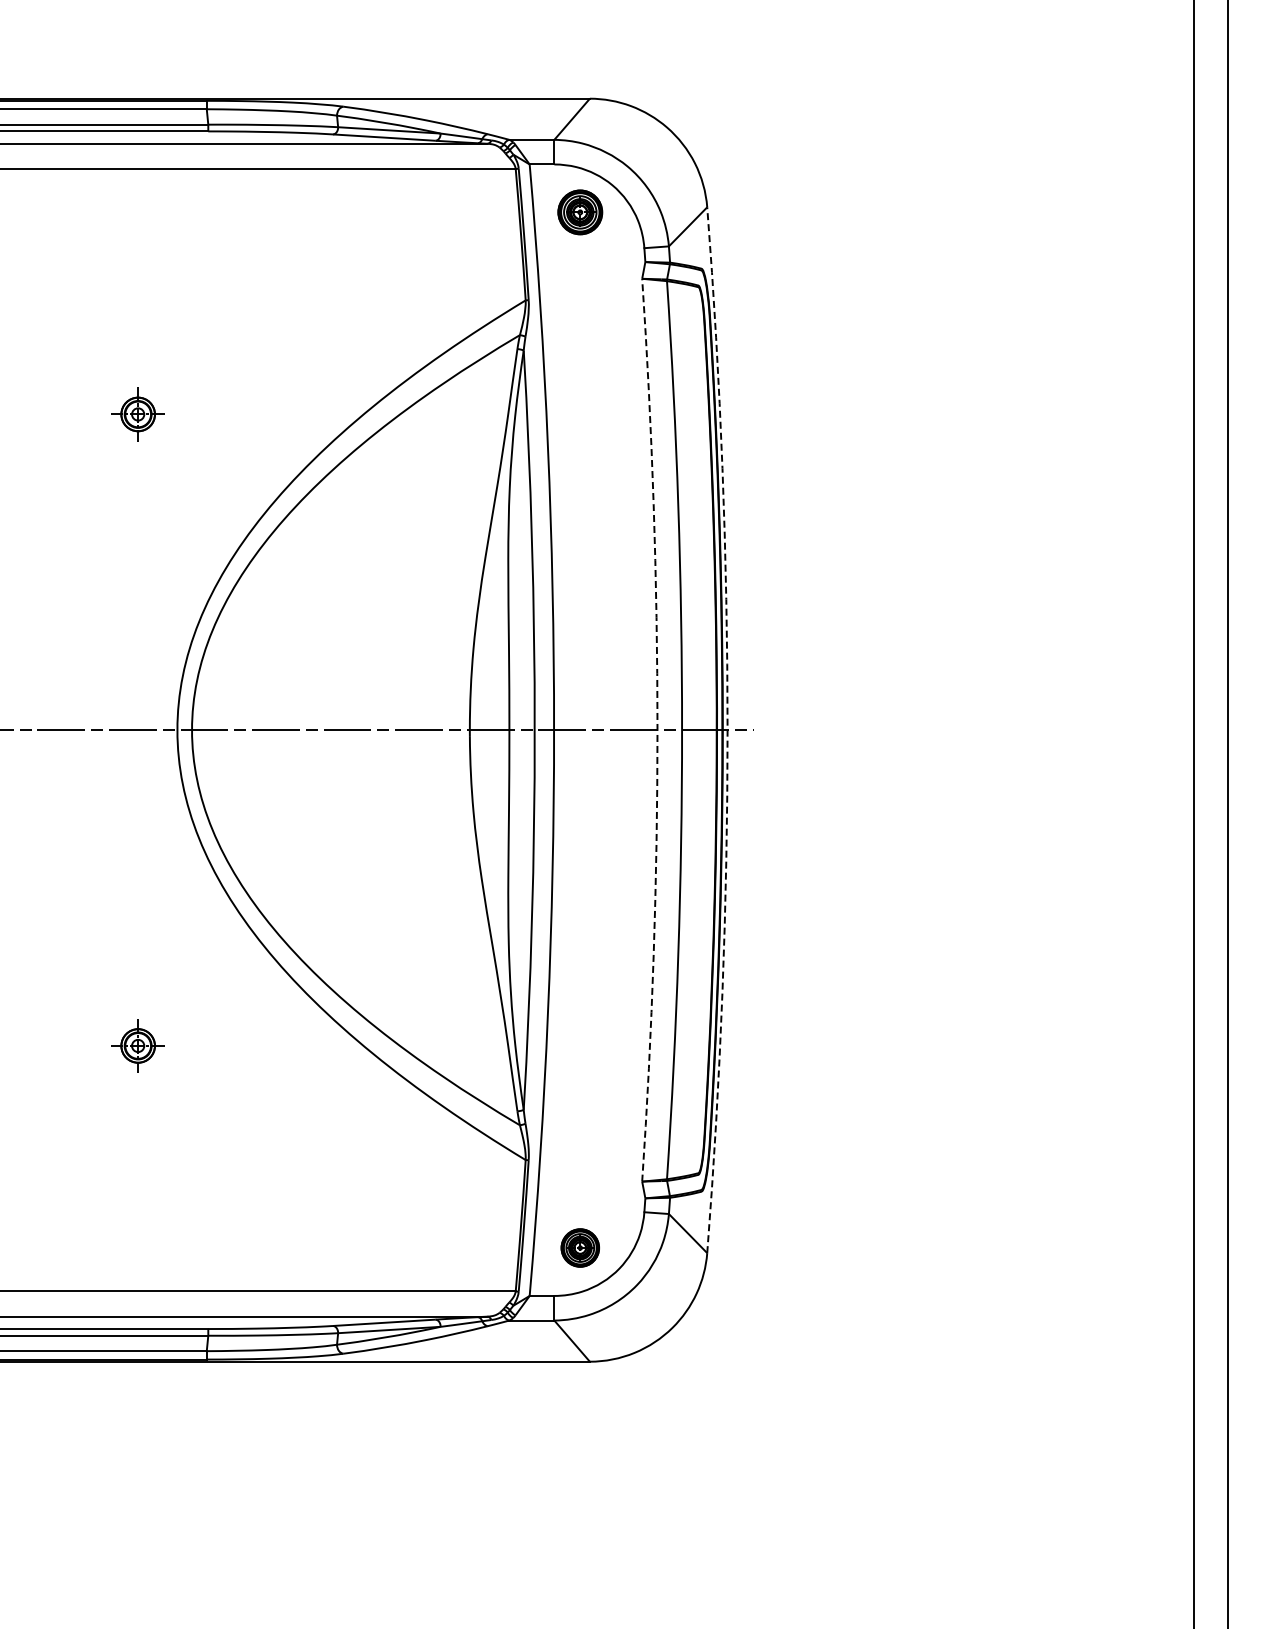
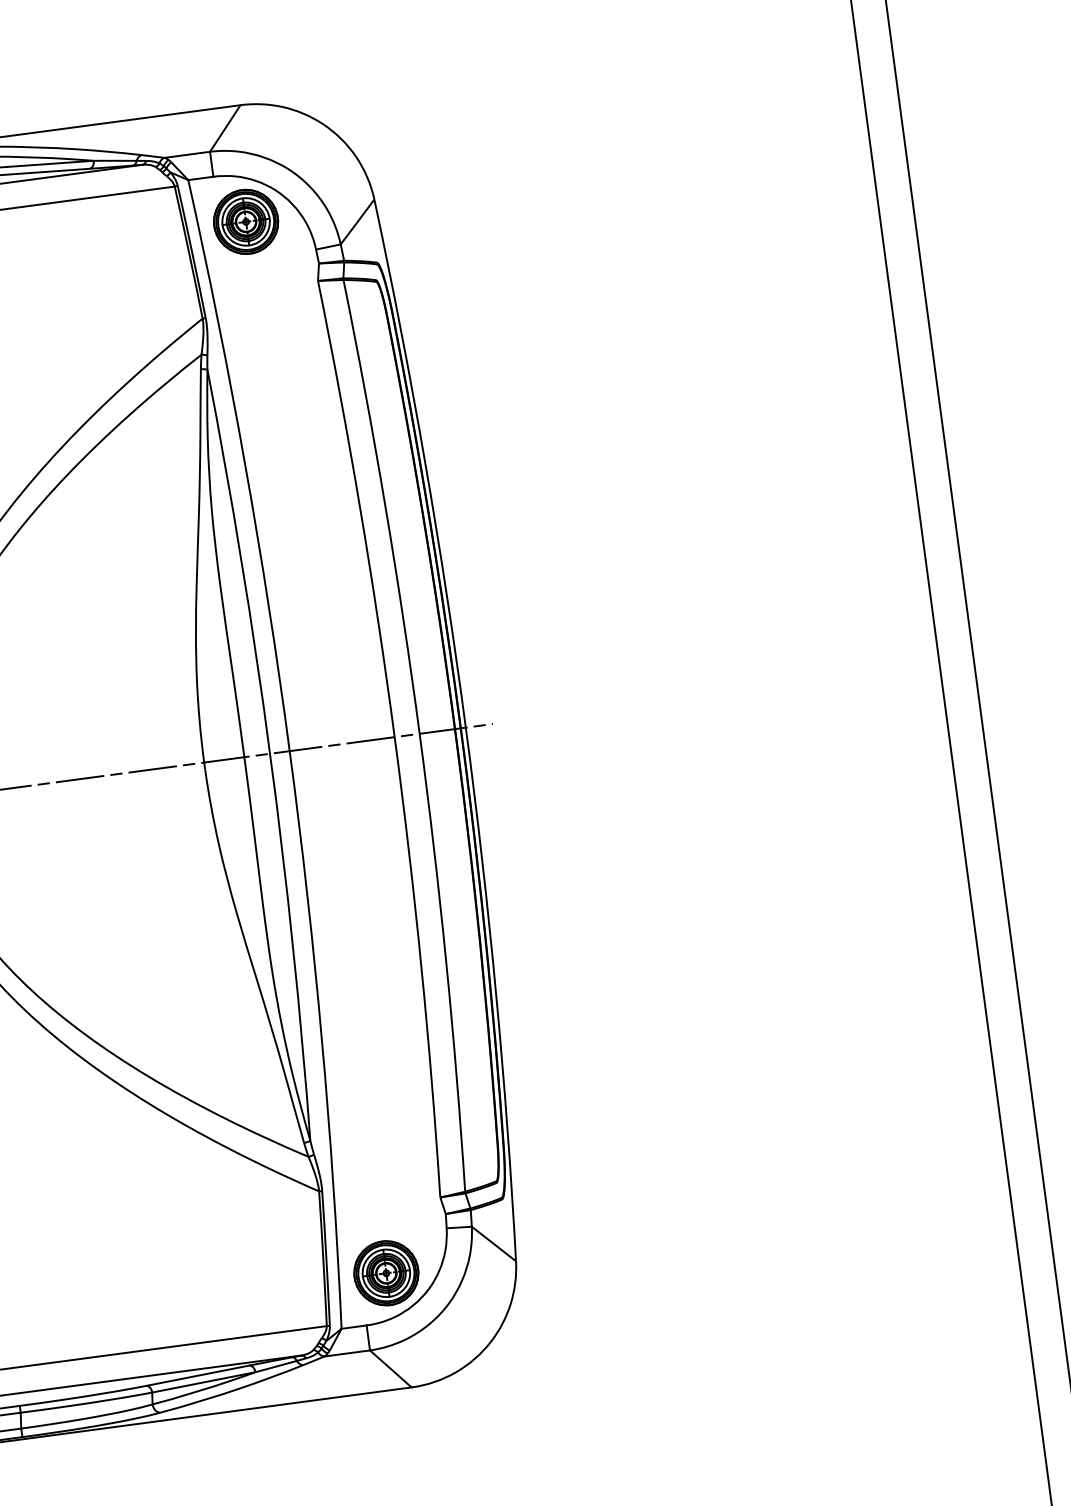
part: (580, 212) -> (246, 221), size x1.43
arc: (657, 730) -> (394, 737), dashed -> solid
arc: (727, 730) -> (465, 727), dashed -> solid
part: (580, 1247) -> (386, 1272), size x1.67

